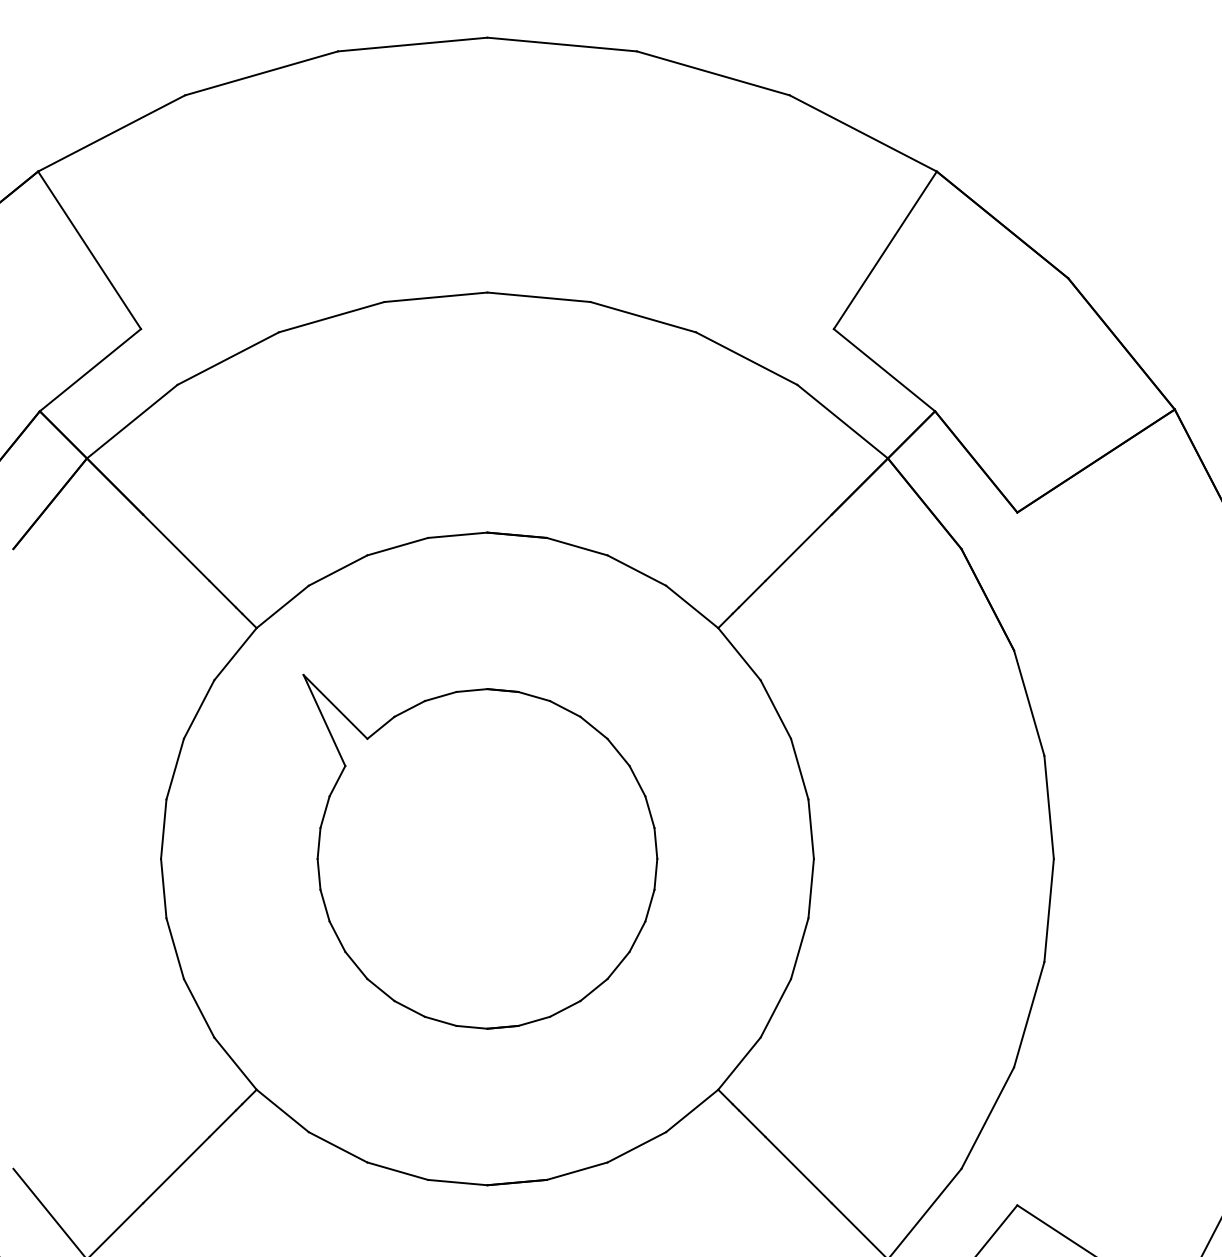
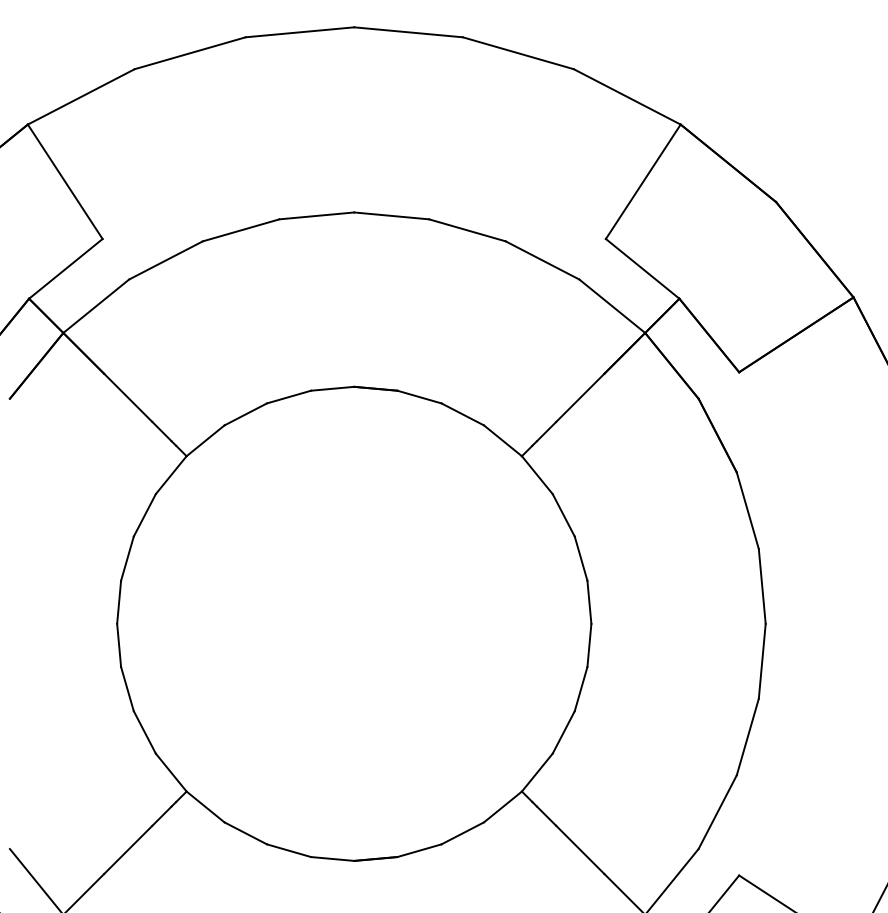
part: (480, 851) -> (349, 618), removed

